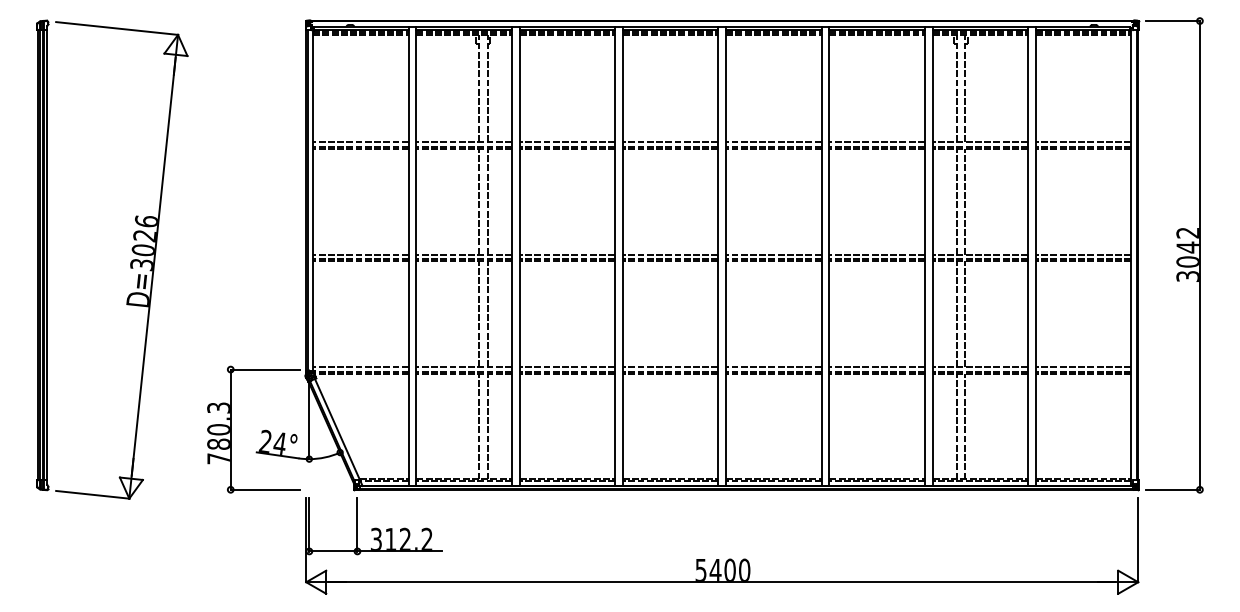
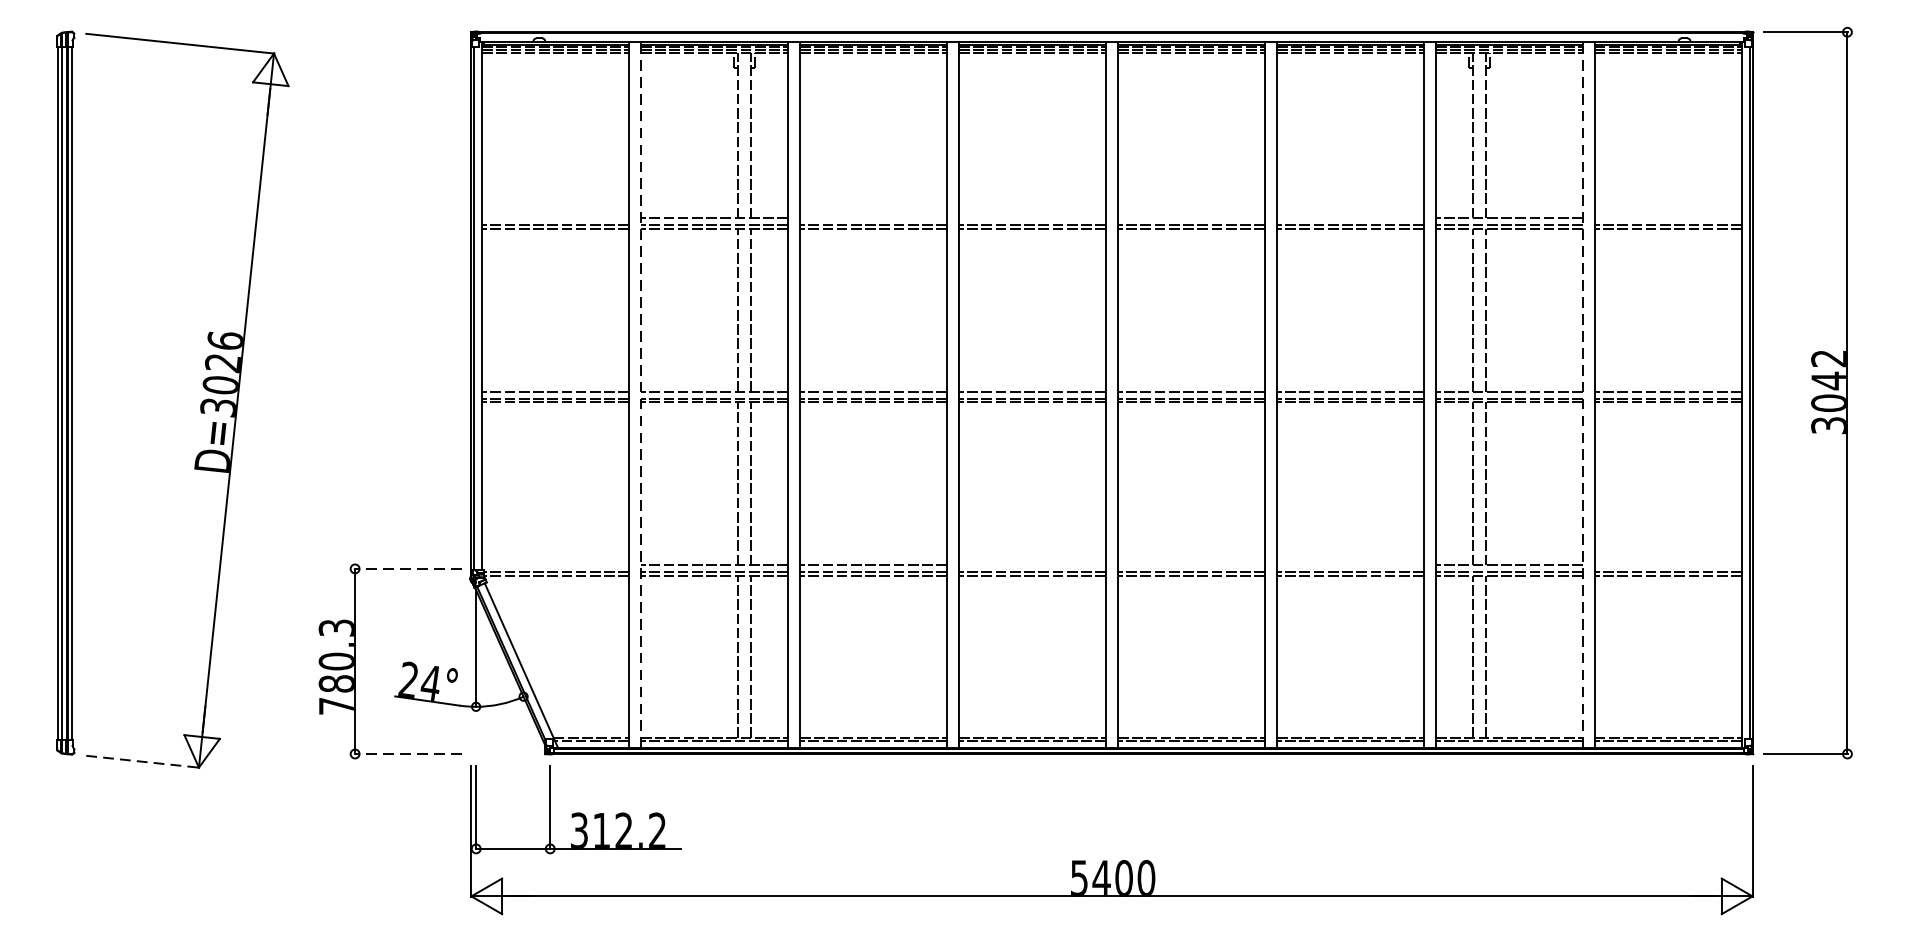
line: (360, 141) -> (554, 217), removed
line: (567, 141) -> (873, 217), removed
line: (670, 141) -> (1032, 217), removed
line: (773, 141) -> (1190, 217), removed
line: (876, 141) -> (1349, 217), removed
line: (1083, 141) -> (1668, 217), removed
line: (416, 256) -> (641, 394), solid -> dashed
line: (1028, 256) -> (1583, 394), solid -> dashed
line: (360, 367) -> (554, 565), removed
line: (670, 367) -> (1032, 565), removed
line: (773, 367) -> (1190, 565), removed
line: (876, 367) -> (1349, 565), removed
line: (1083, 367) -> (1668, 565), removed
line: (265, 369) -> (408, 568), solid -> dashed
line: (265, 489) -> (408, 753), solid -> dashed
line: (92, 494) -> (142, 761), solid -> dashed

